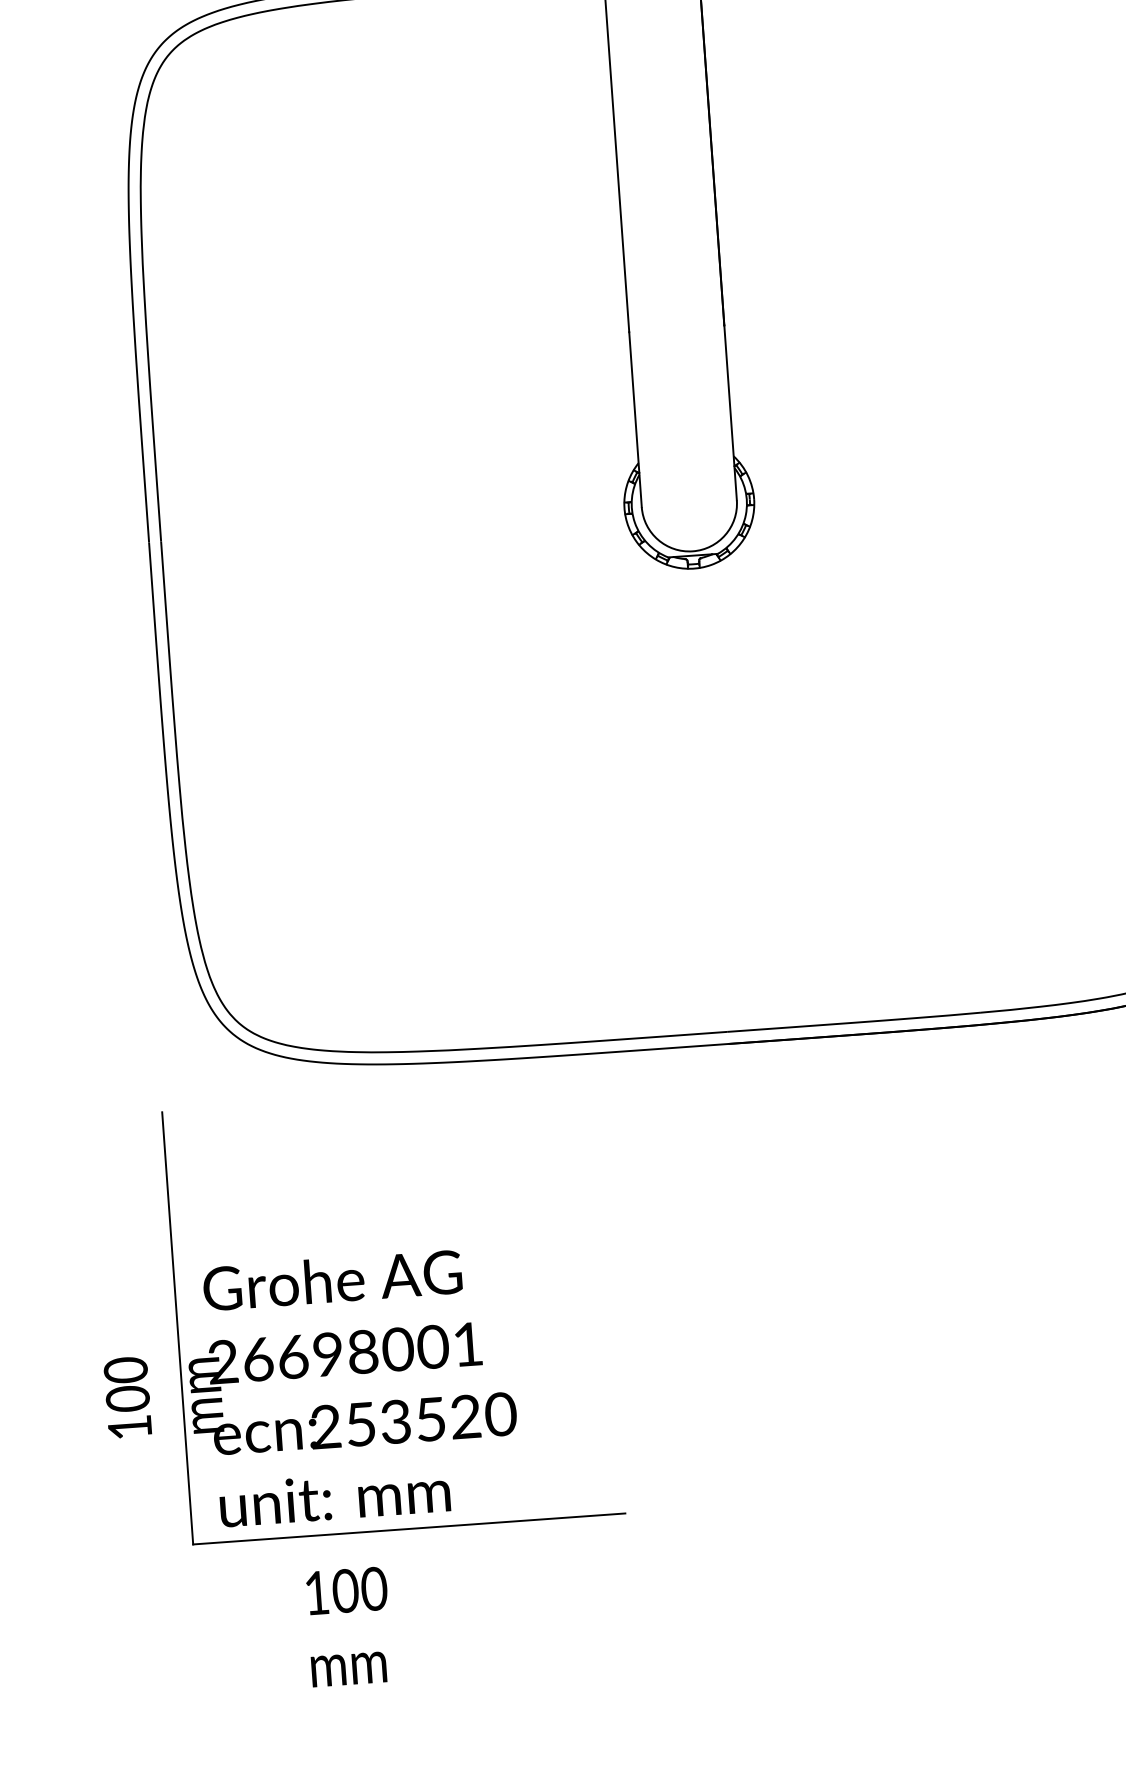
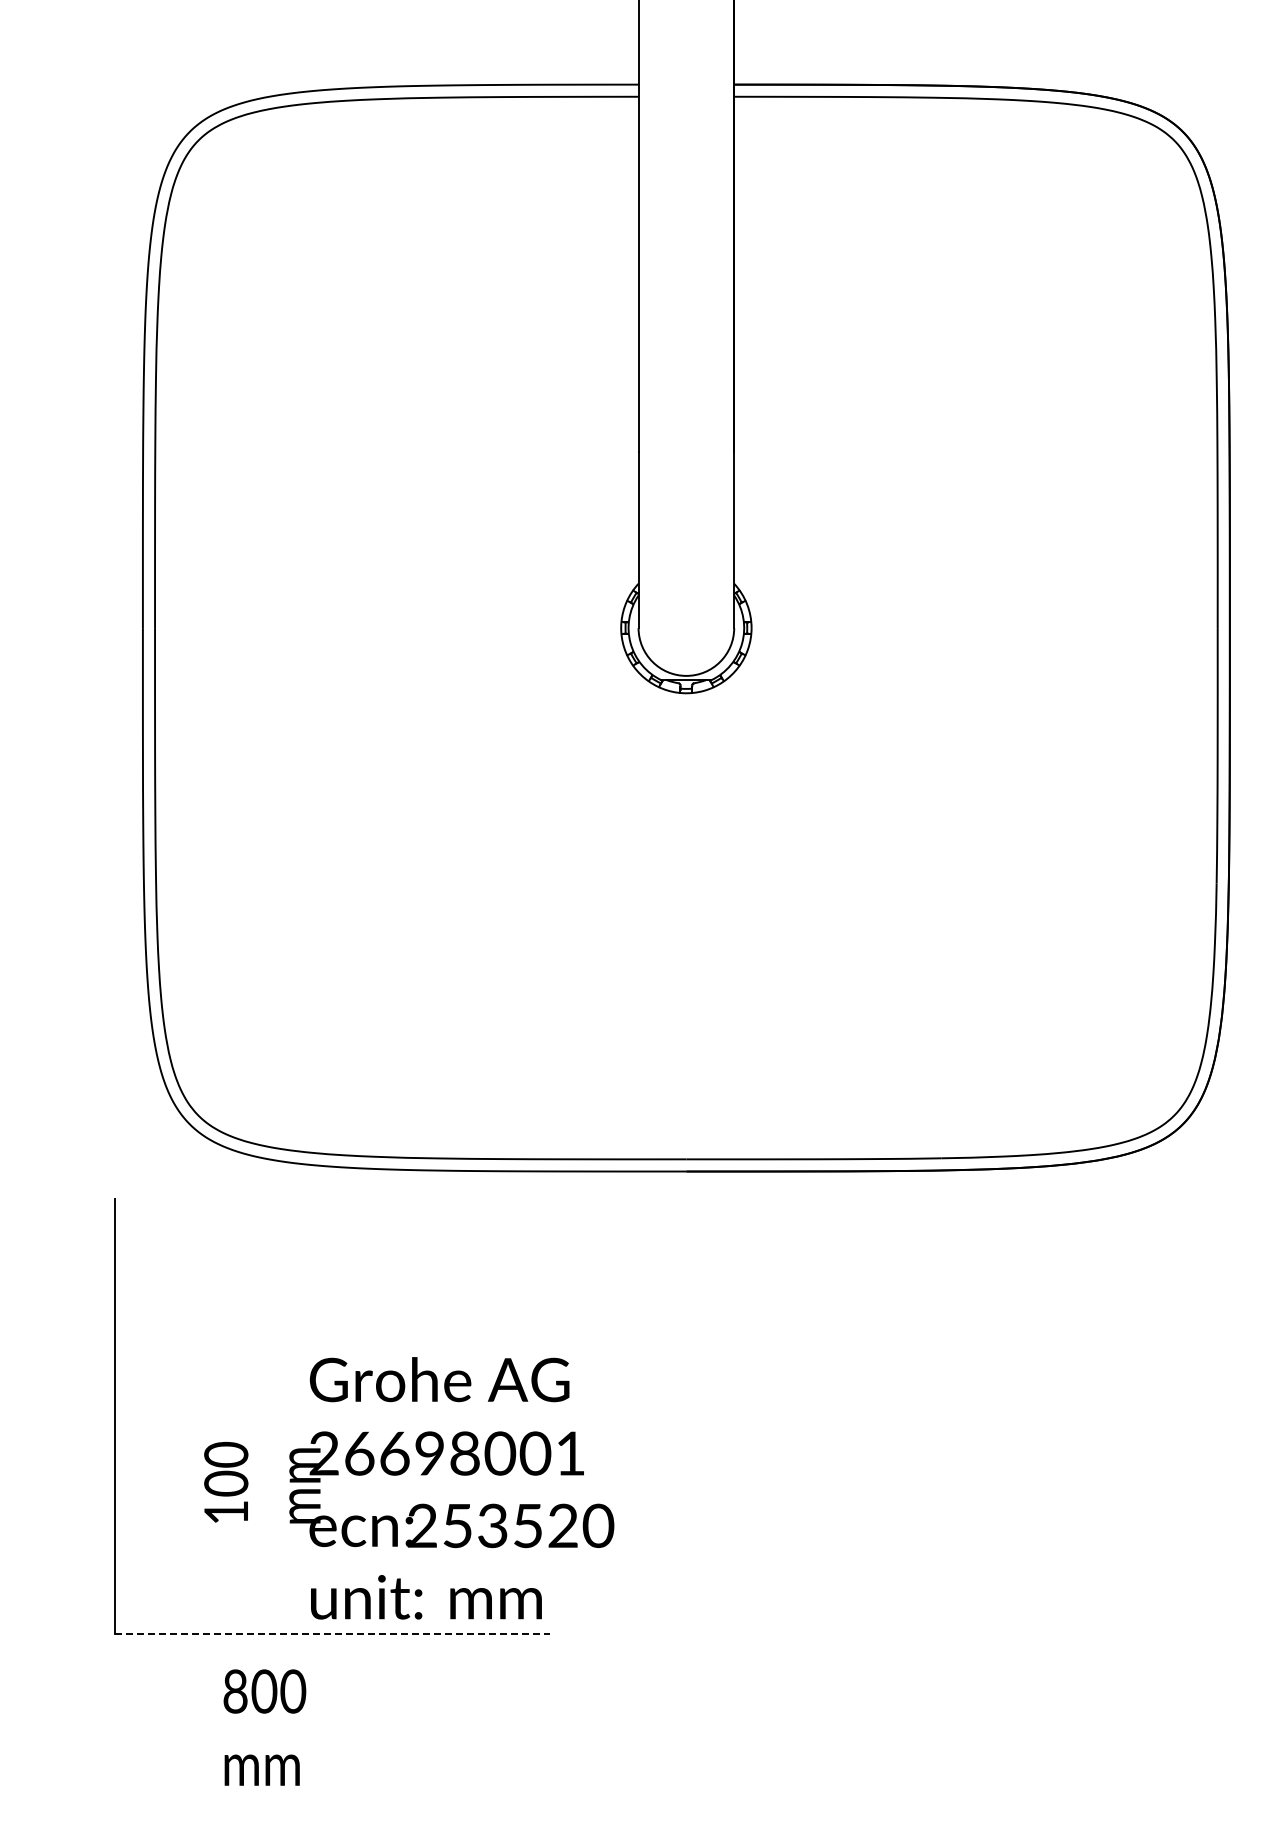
text: (310, 1390) -> (409, 1488), moved
line: (410, 1529) -> (333, 1634), solid -> dashed
text: (316, 1593) -> (235, 1691), 100 -> 800

